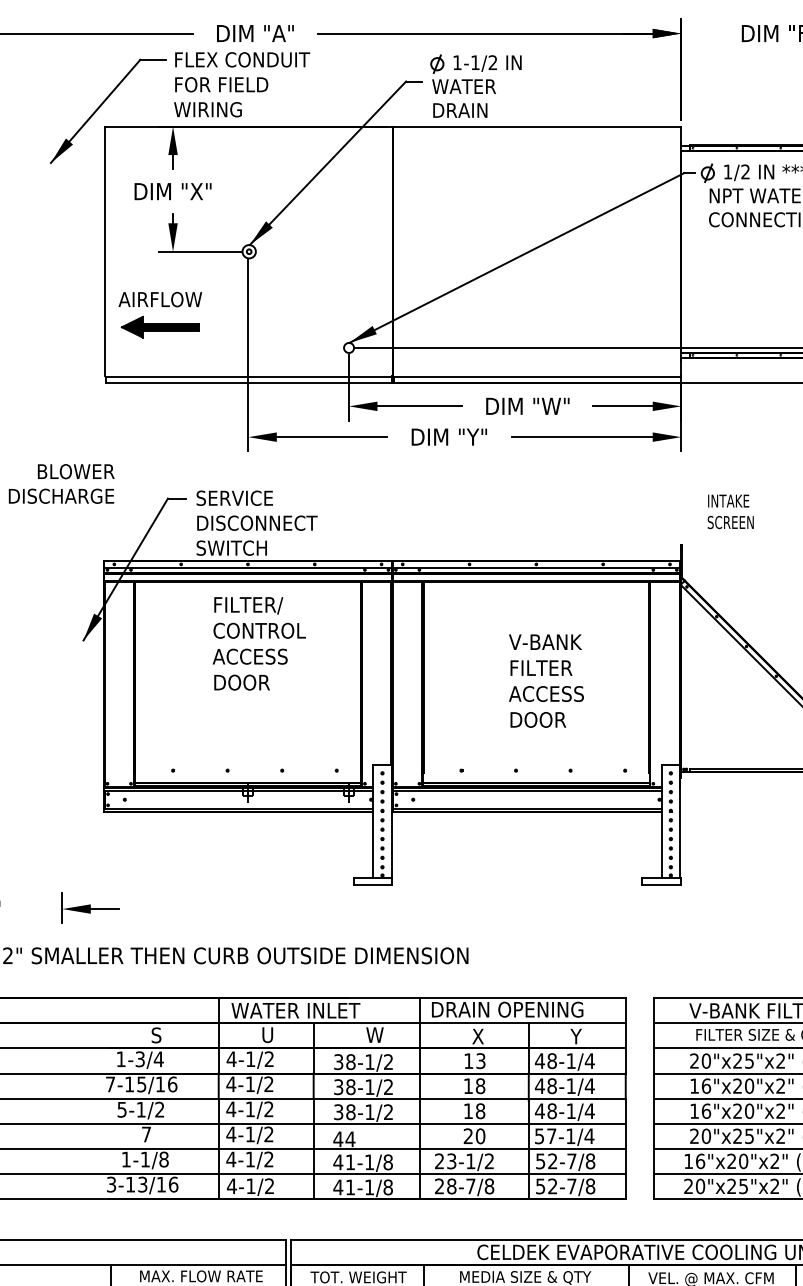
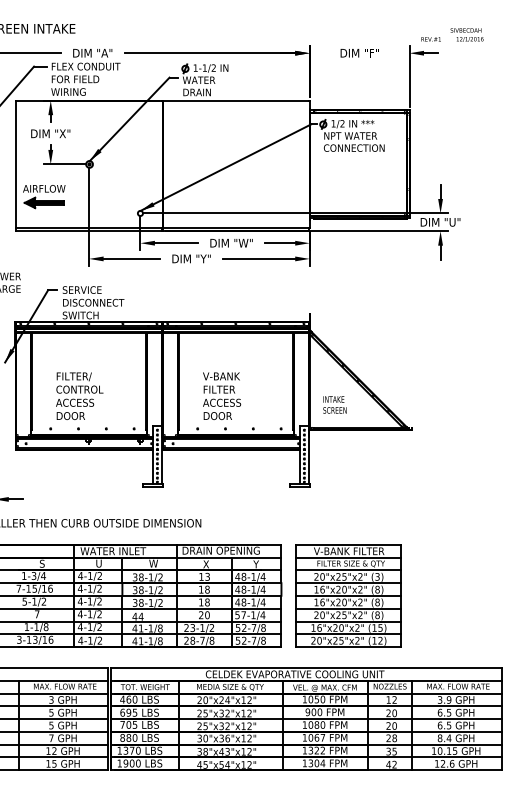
text: (729, 510) -> (334, 404), moved
text: (258, 642) -> (79, 395), moved
text: (547, 679) -> (222, 395), moved

